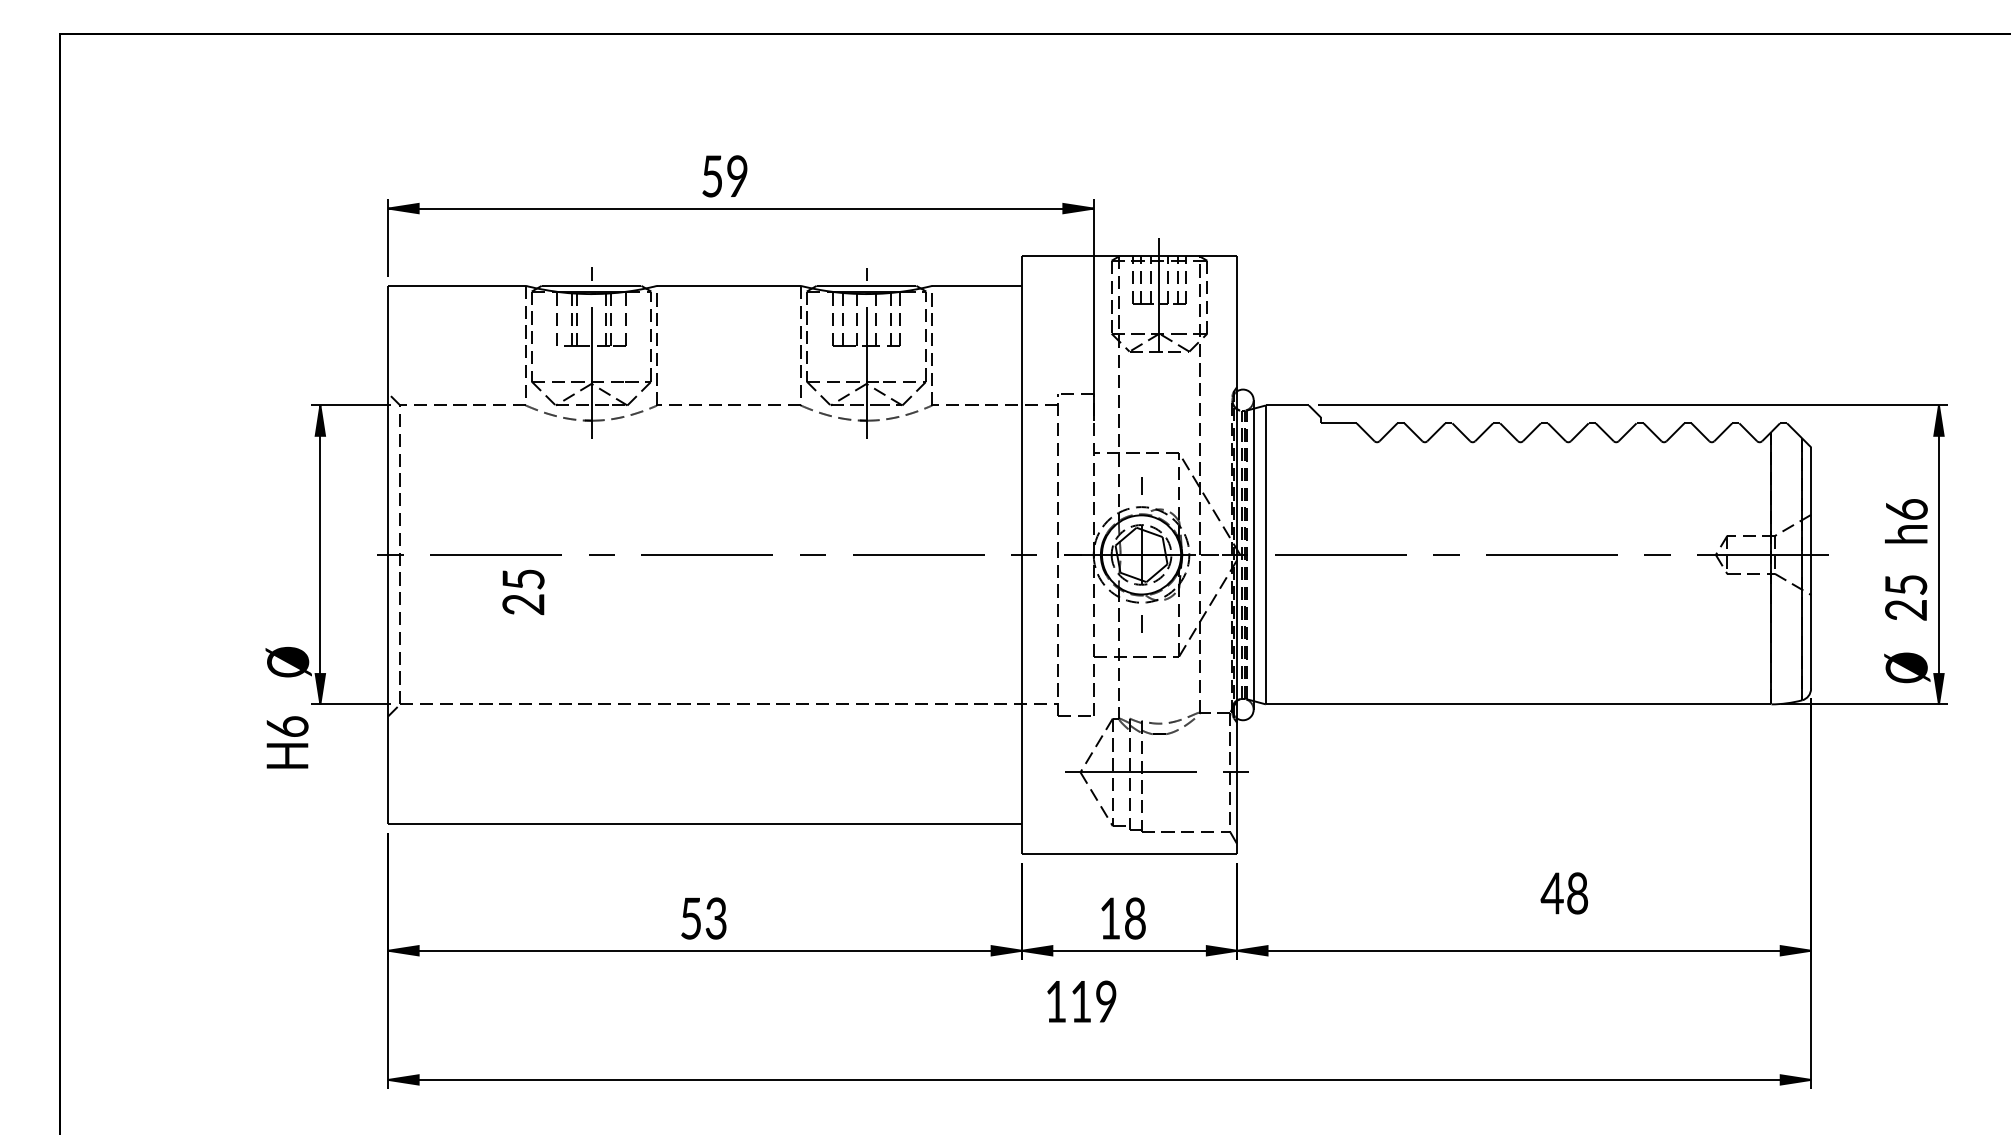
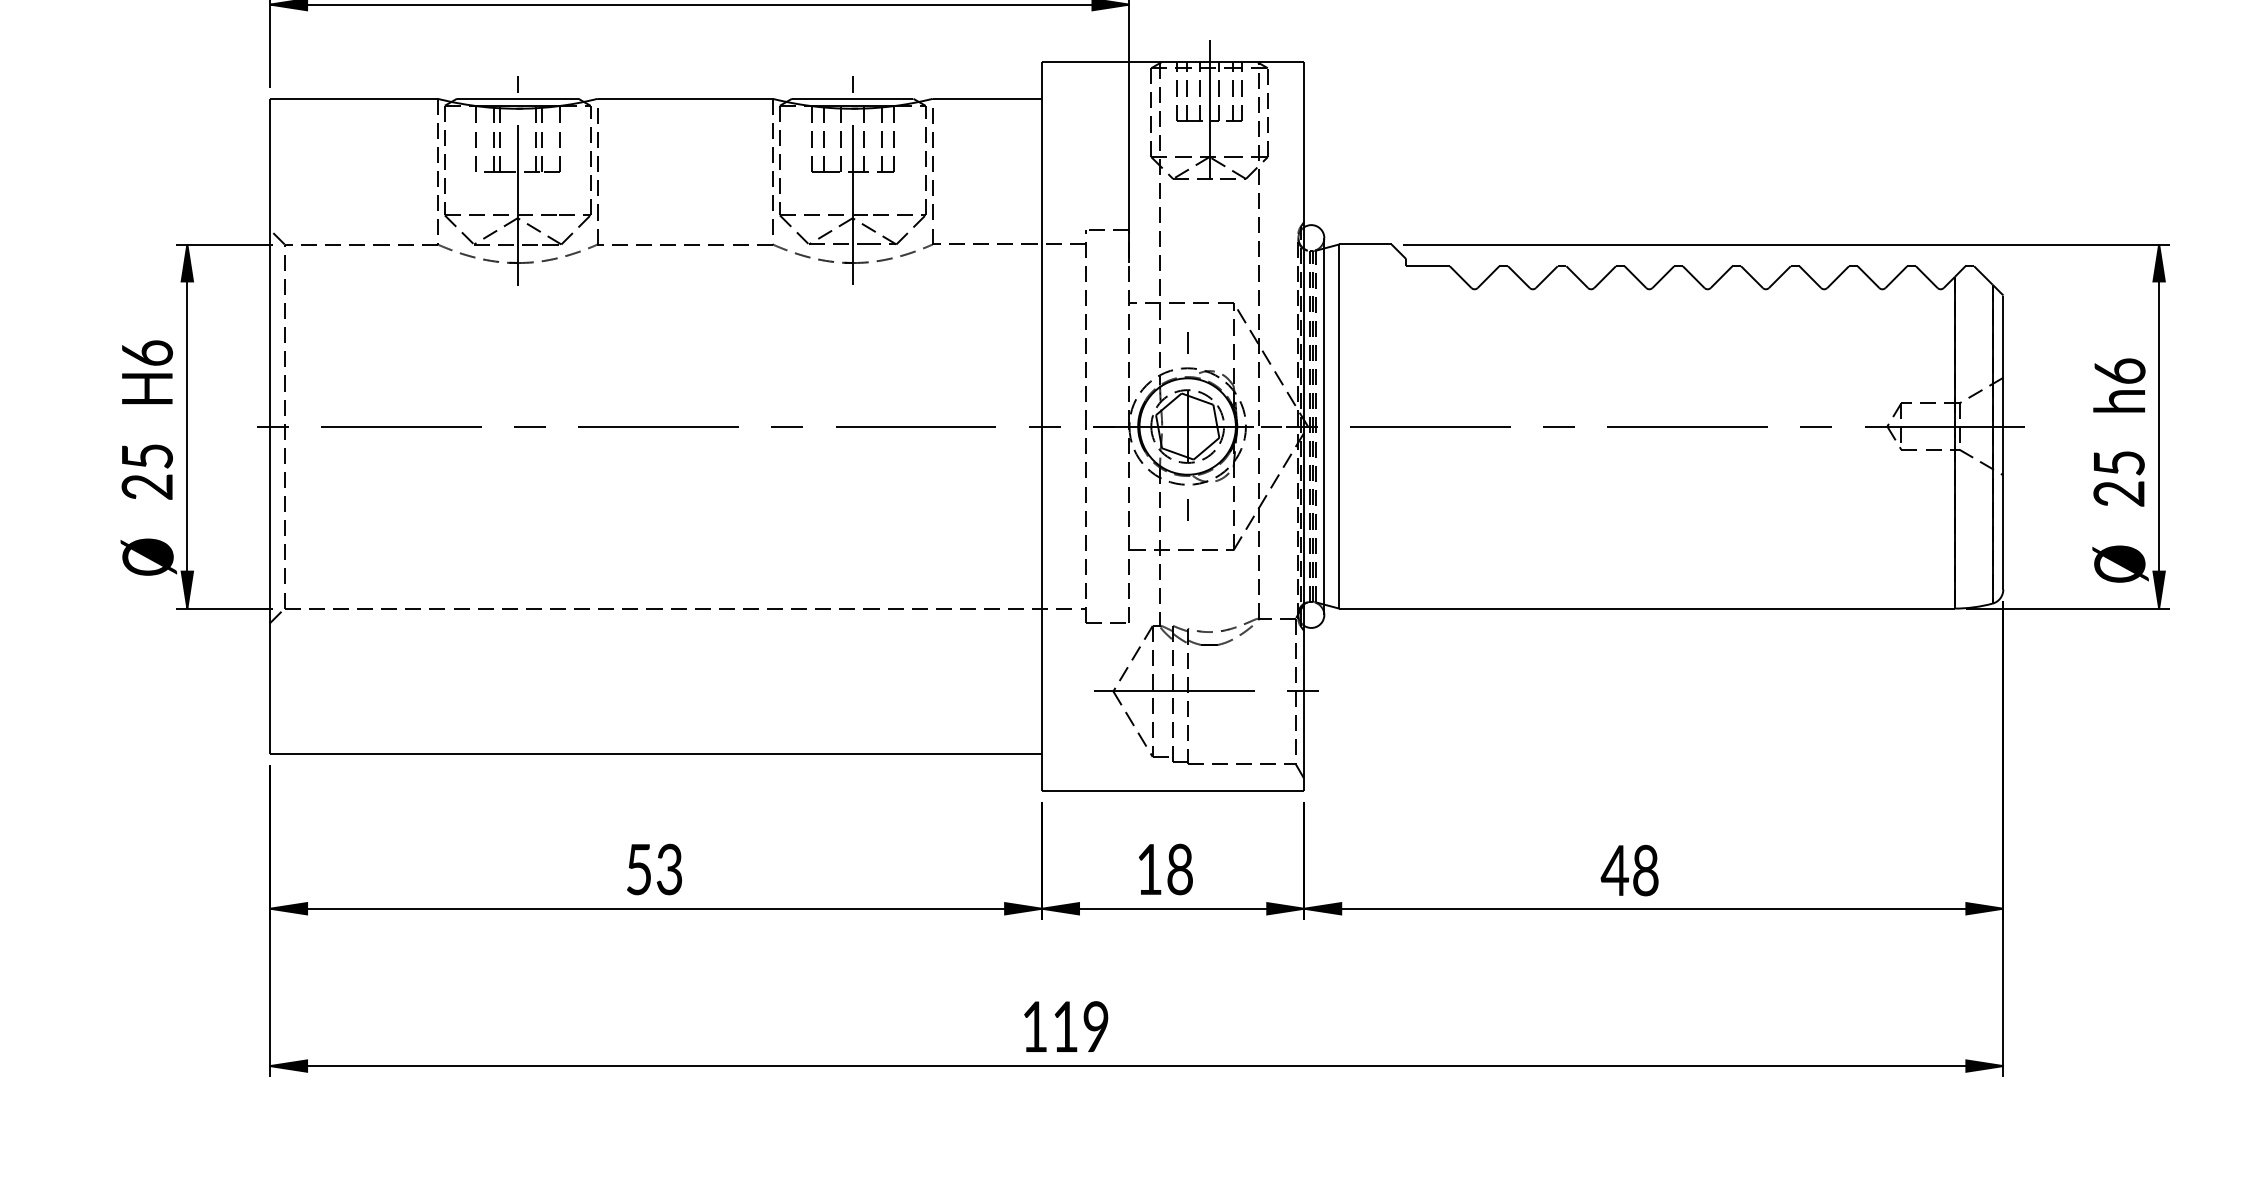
text: (523, 592) -> (147, 472), moved
text: (287, 742) -> (147, 372), moved
text: (1563, 893) -> (1628, 870), moved
text: (1081, 1001) -> (1065, 1026), moved

